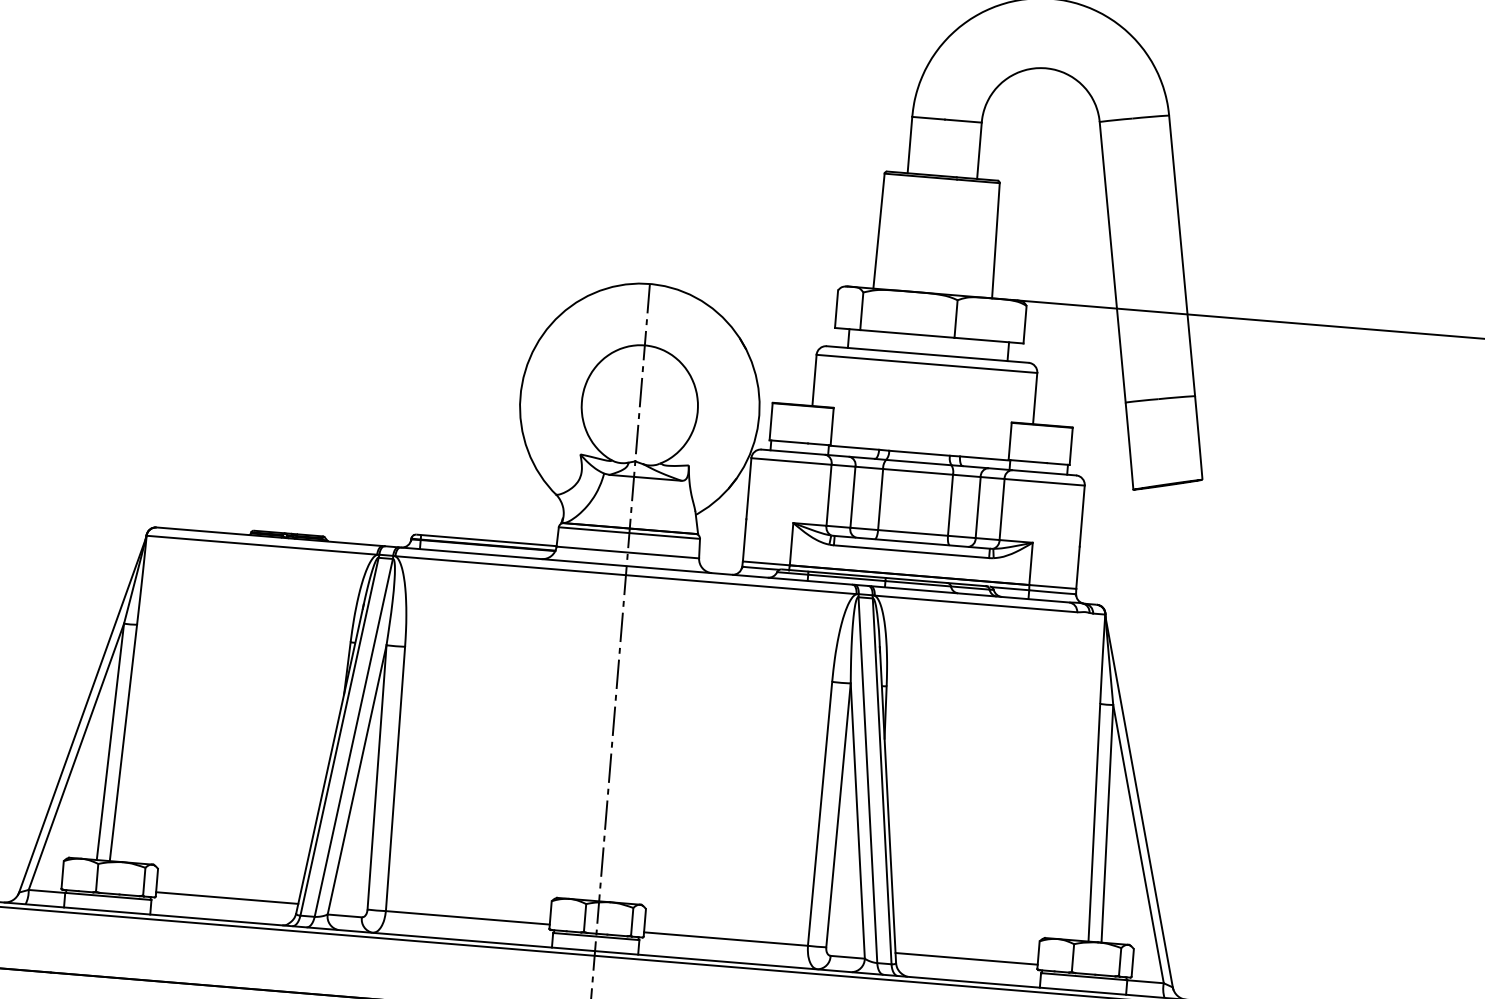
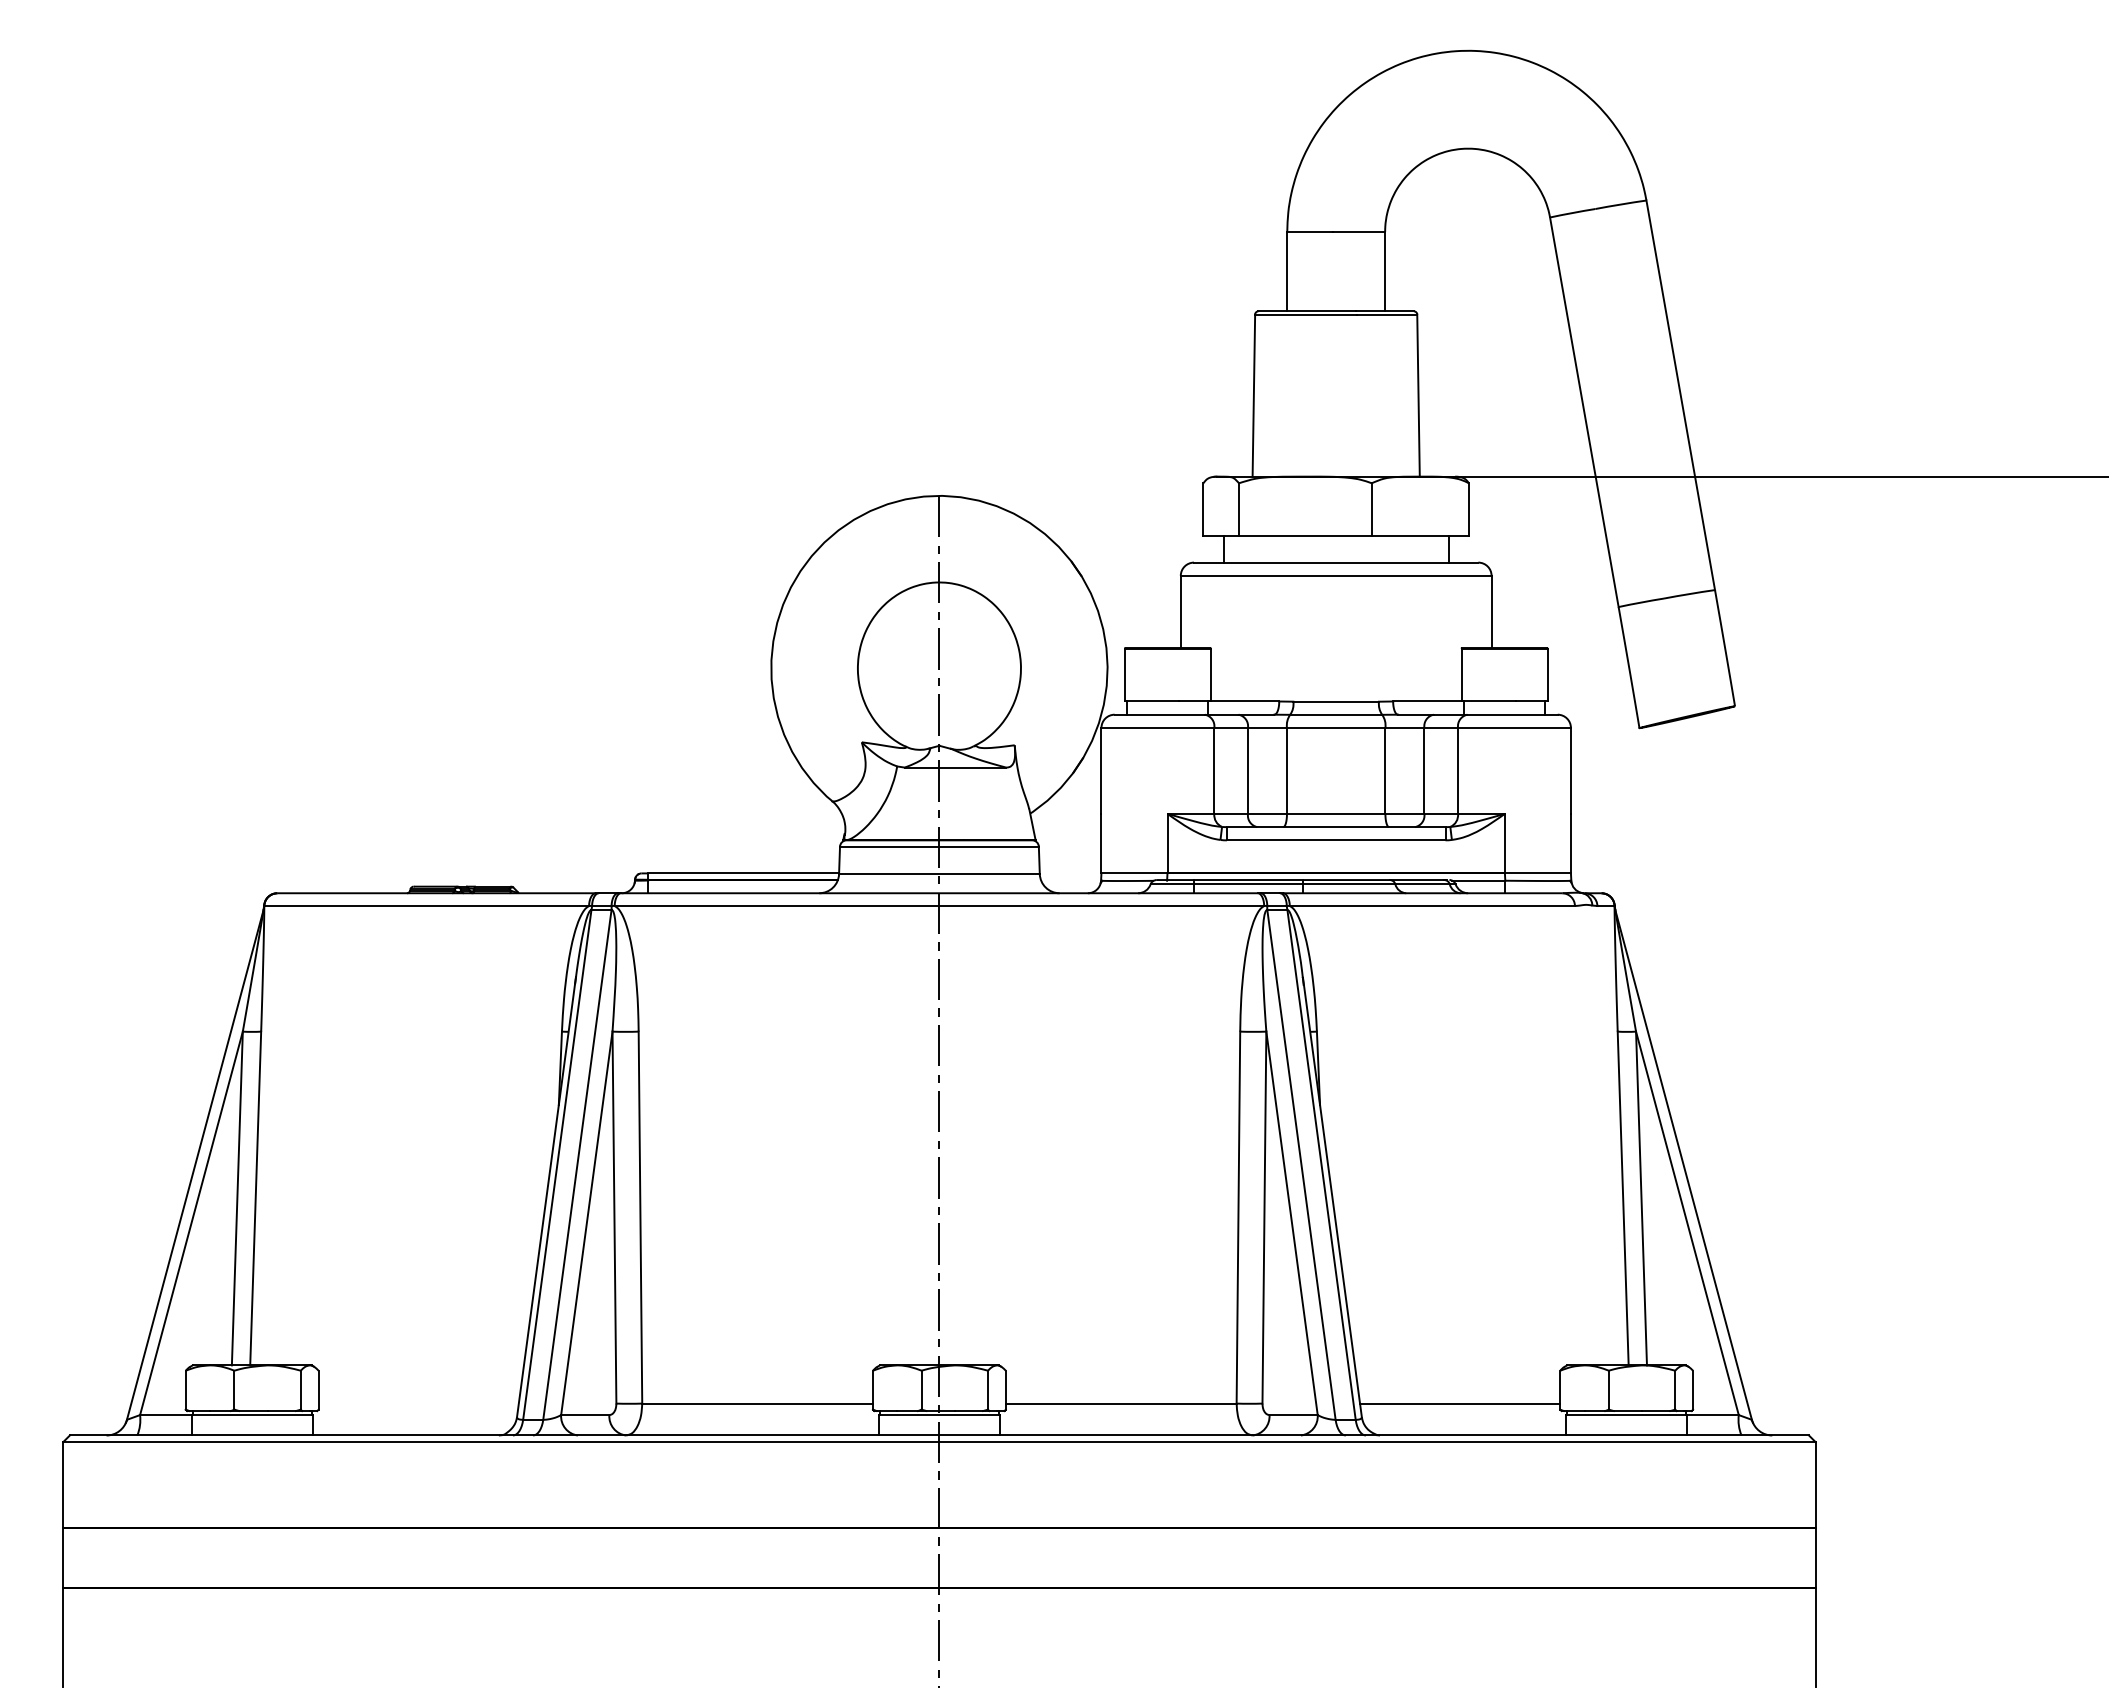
line: (227, 897) -> (418, 1403), removed

